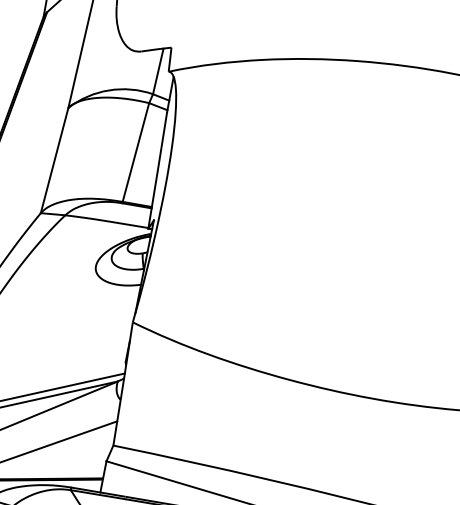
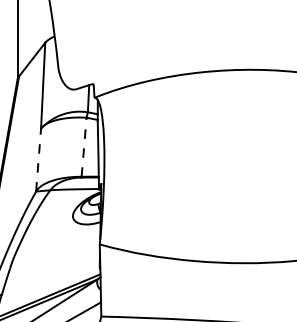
line: (136, 153) -> (84, 147), solid -> dashed
line: (54, 159) -> (38, 159), solid -> dashed

